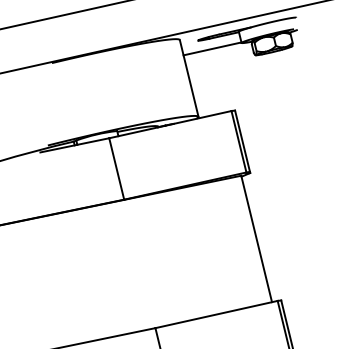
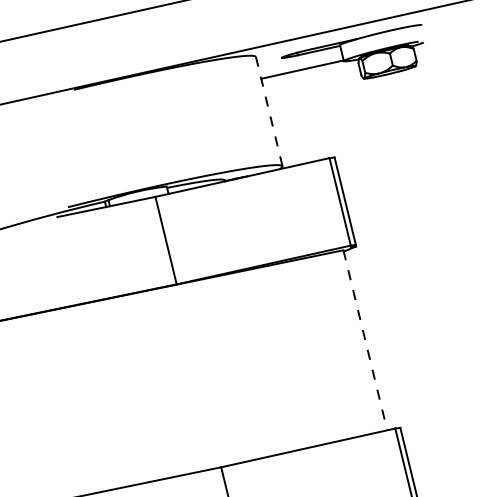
line: (189, 78) -> (269, 111), solid -> dashed
line: (256, 239) -> (365, 341), solid -> dashed

